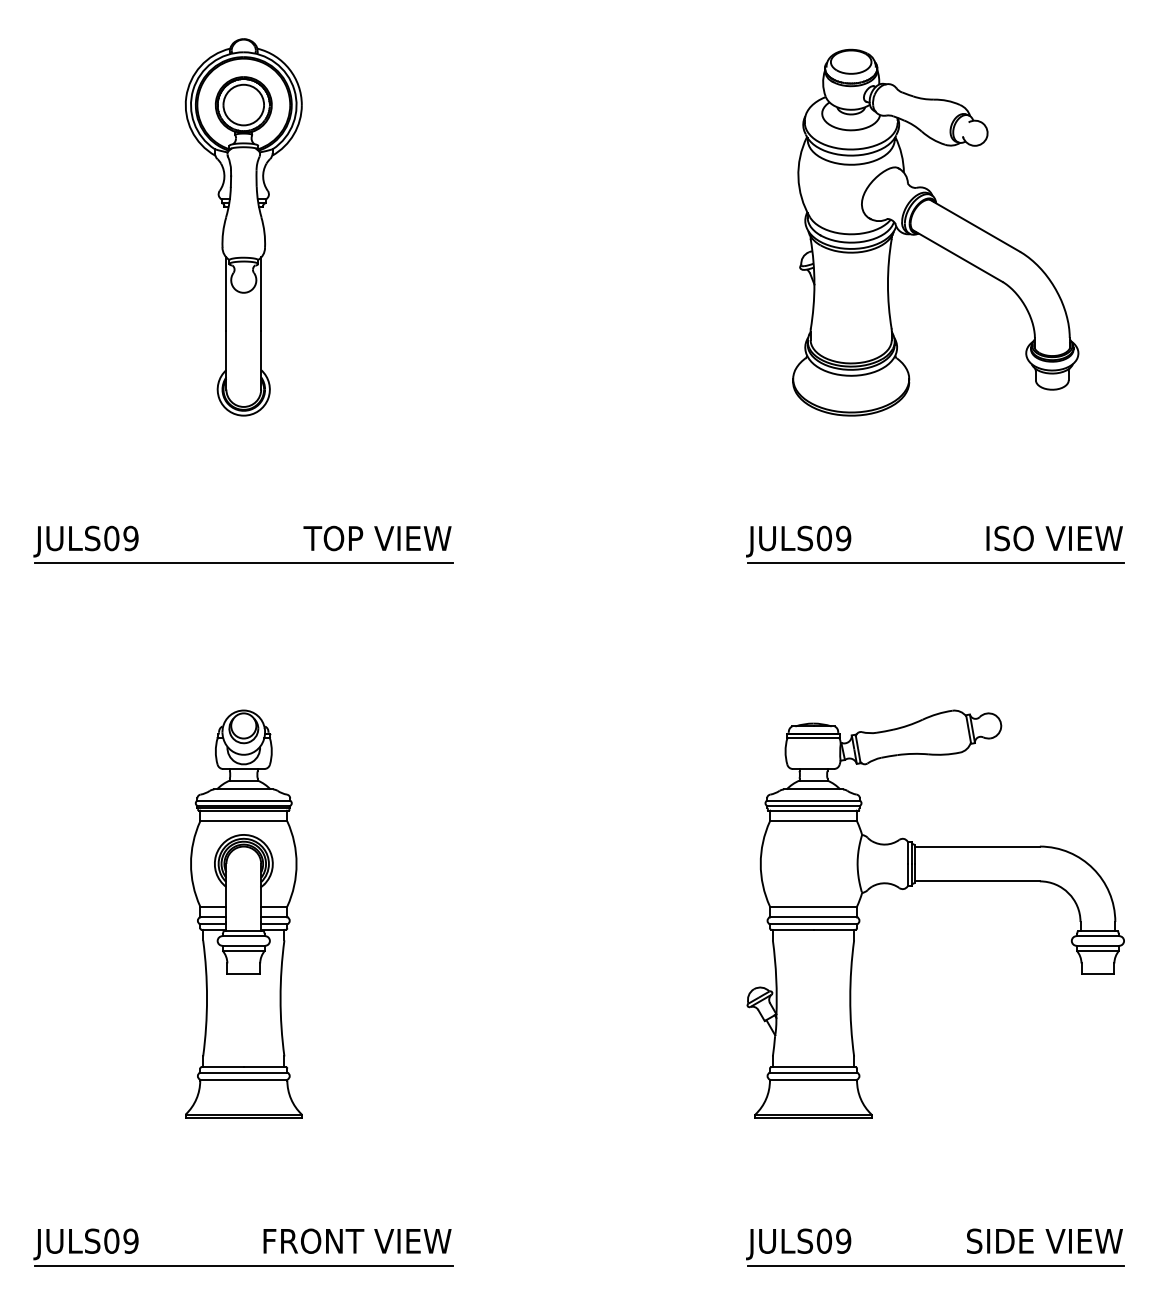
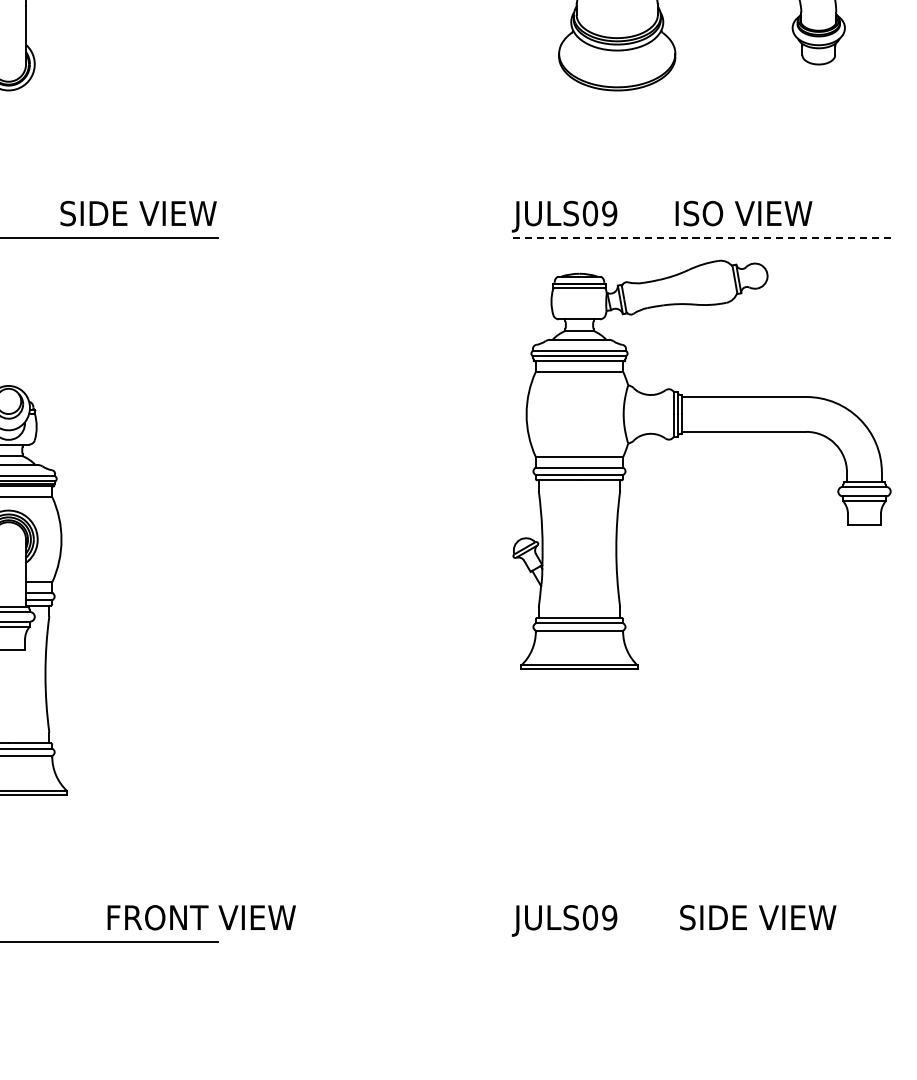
text: (329, 538) -> (94, 213), TOP VIEW -> SIDE VIEW
text: (1054, 538) -> (743, 213), moved
line: (936, 563) -> (702, 238), solid -> dashed
part: (935, 881) -> (701, 432), moved
text: (357, 1240) -> (201, 916), moved
text: (1044, 1240) -> (757, 916), moved
line: (935, 1265) -> (701, 942), removed

